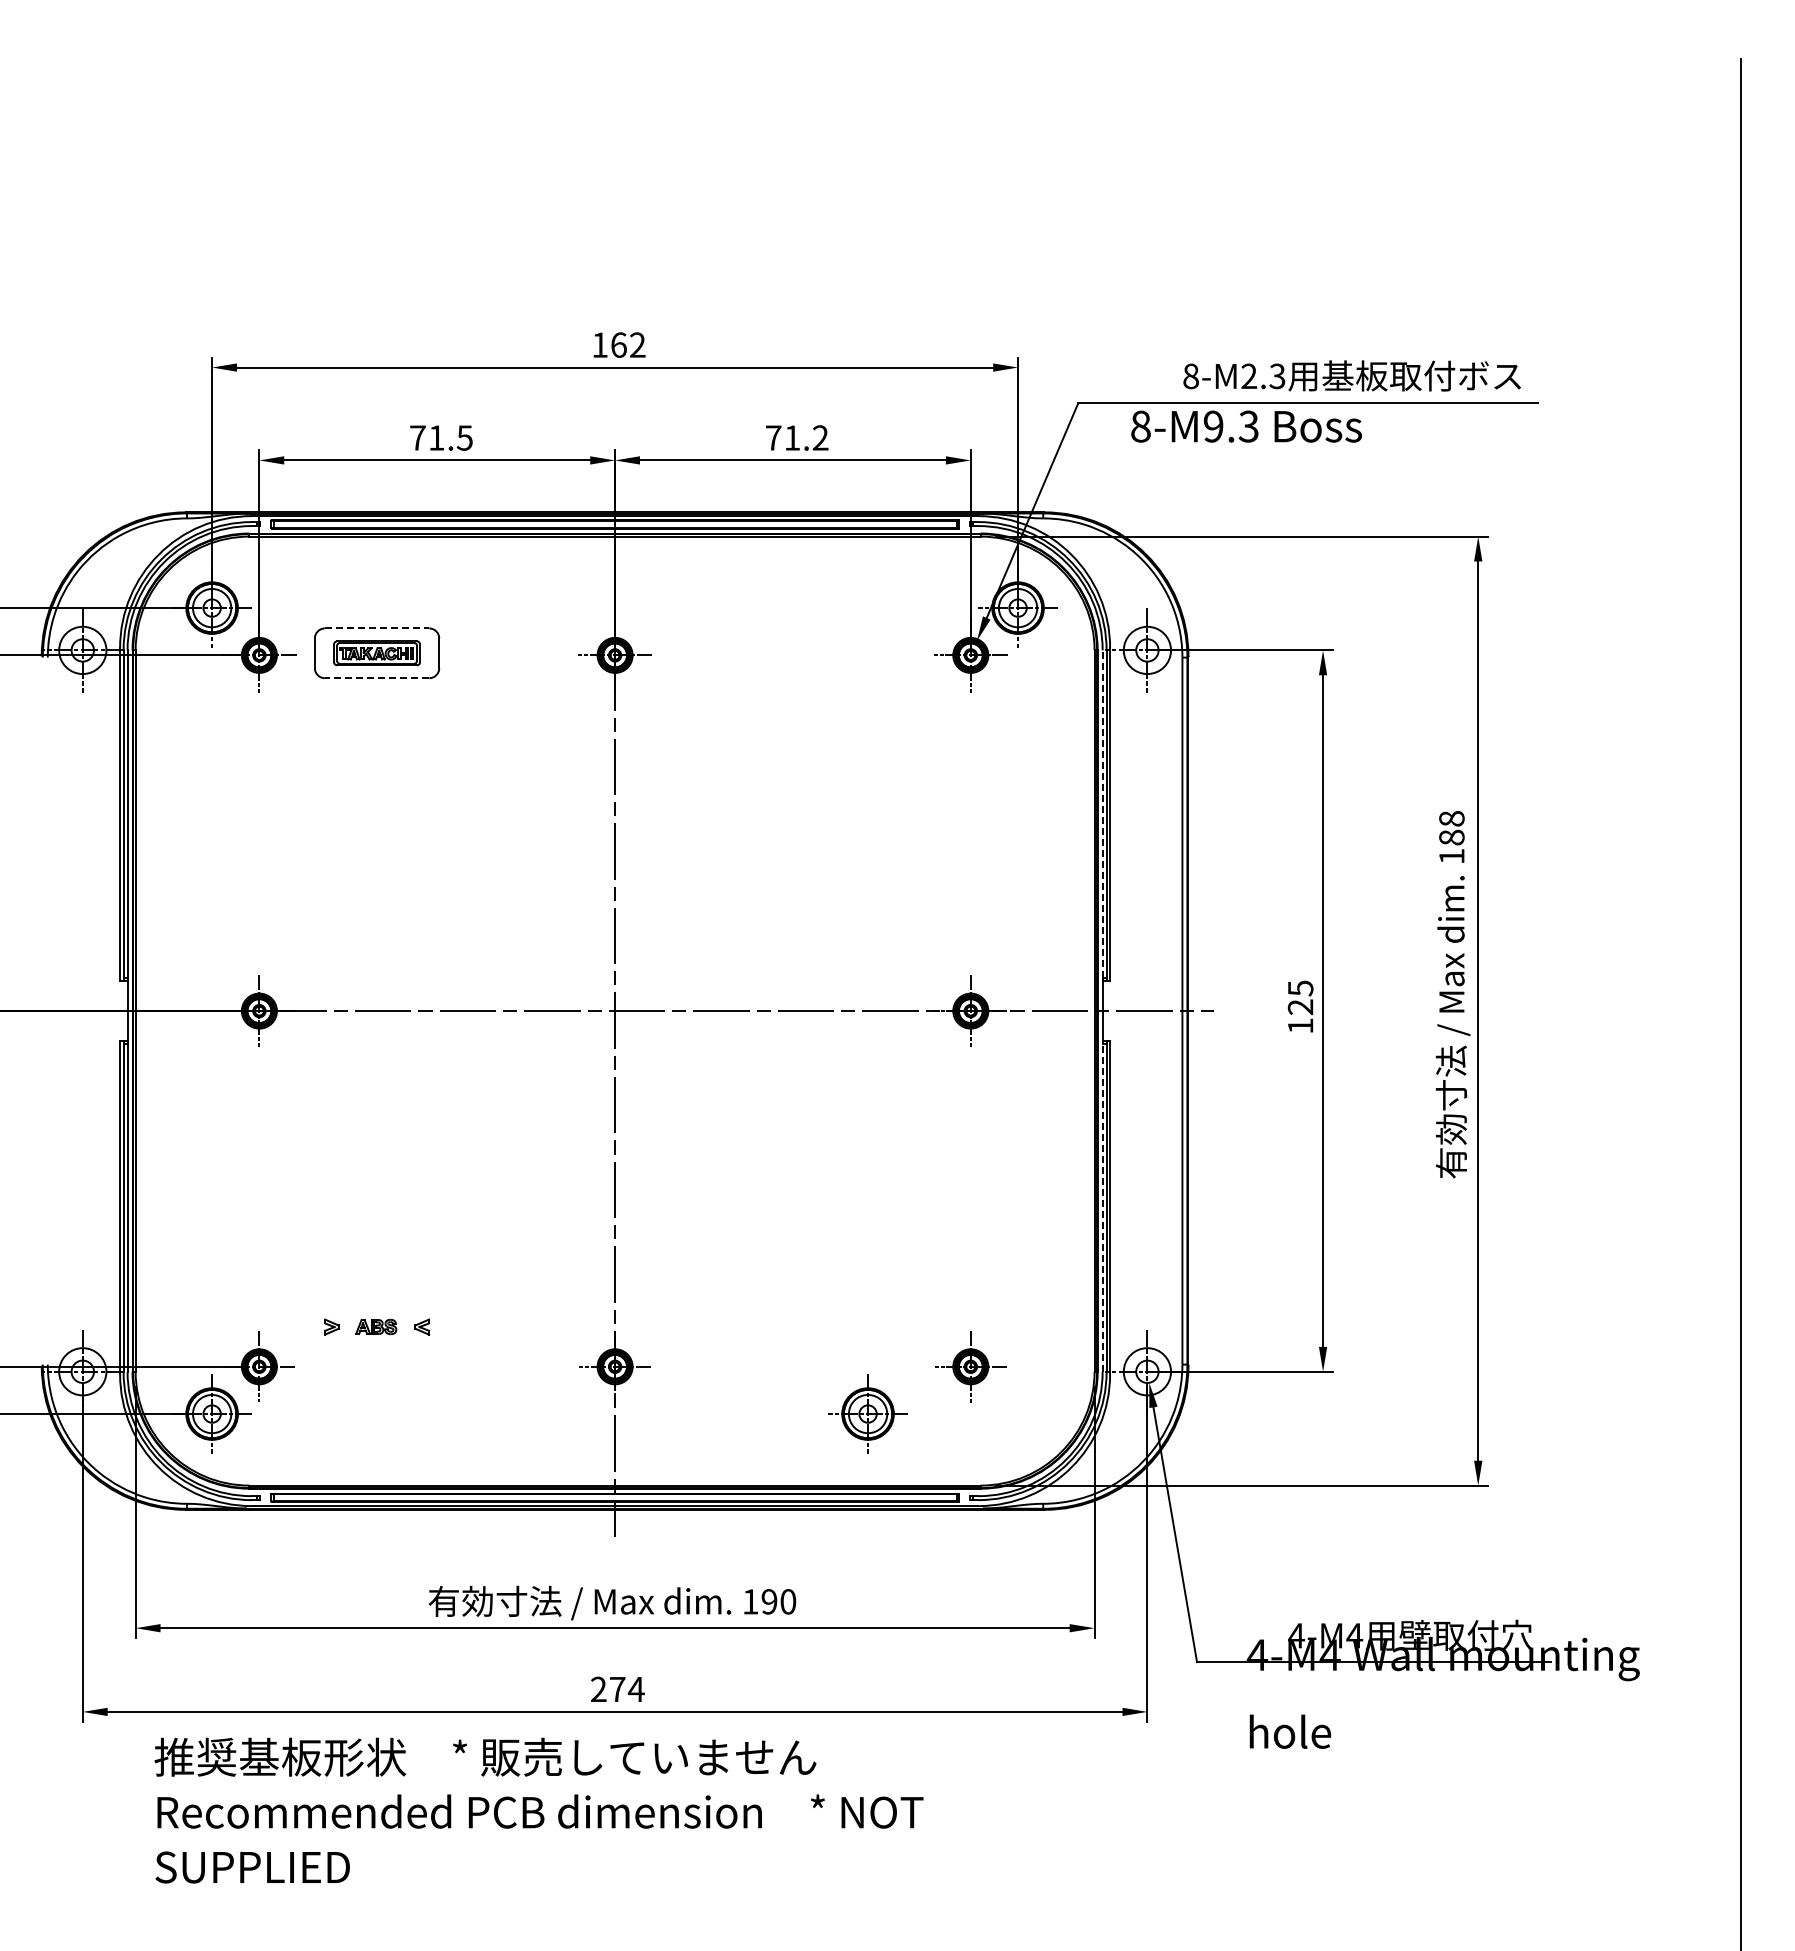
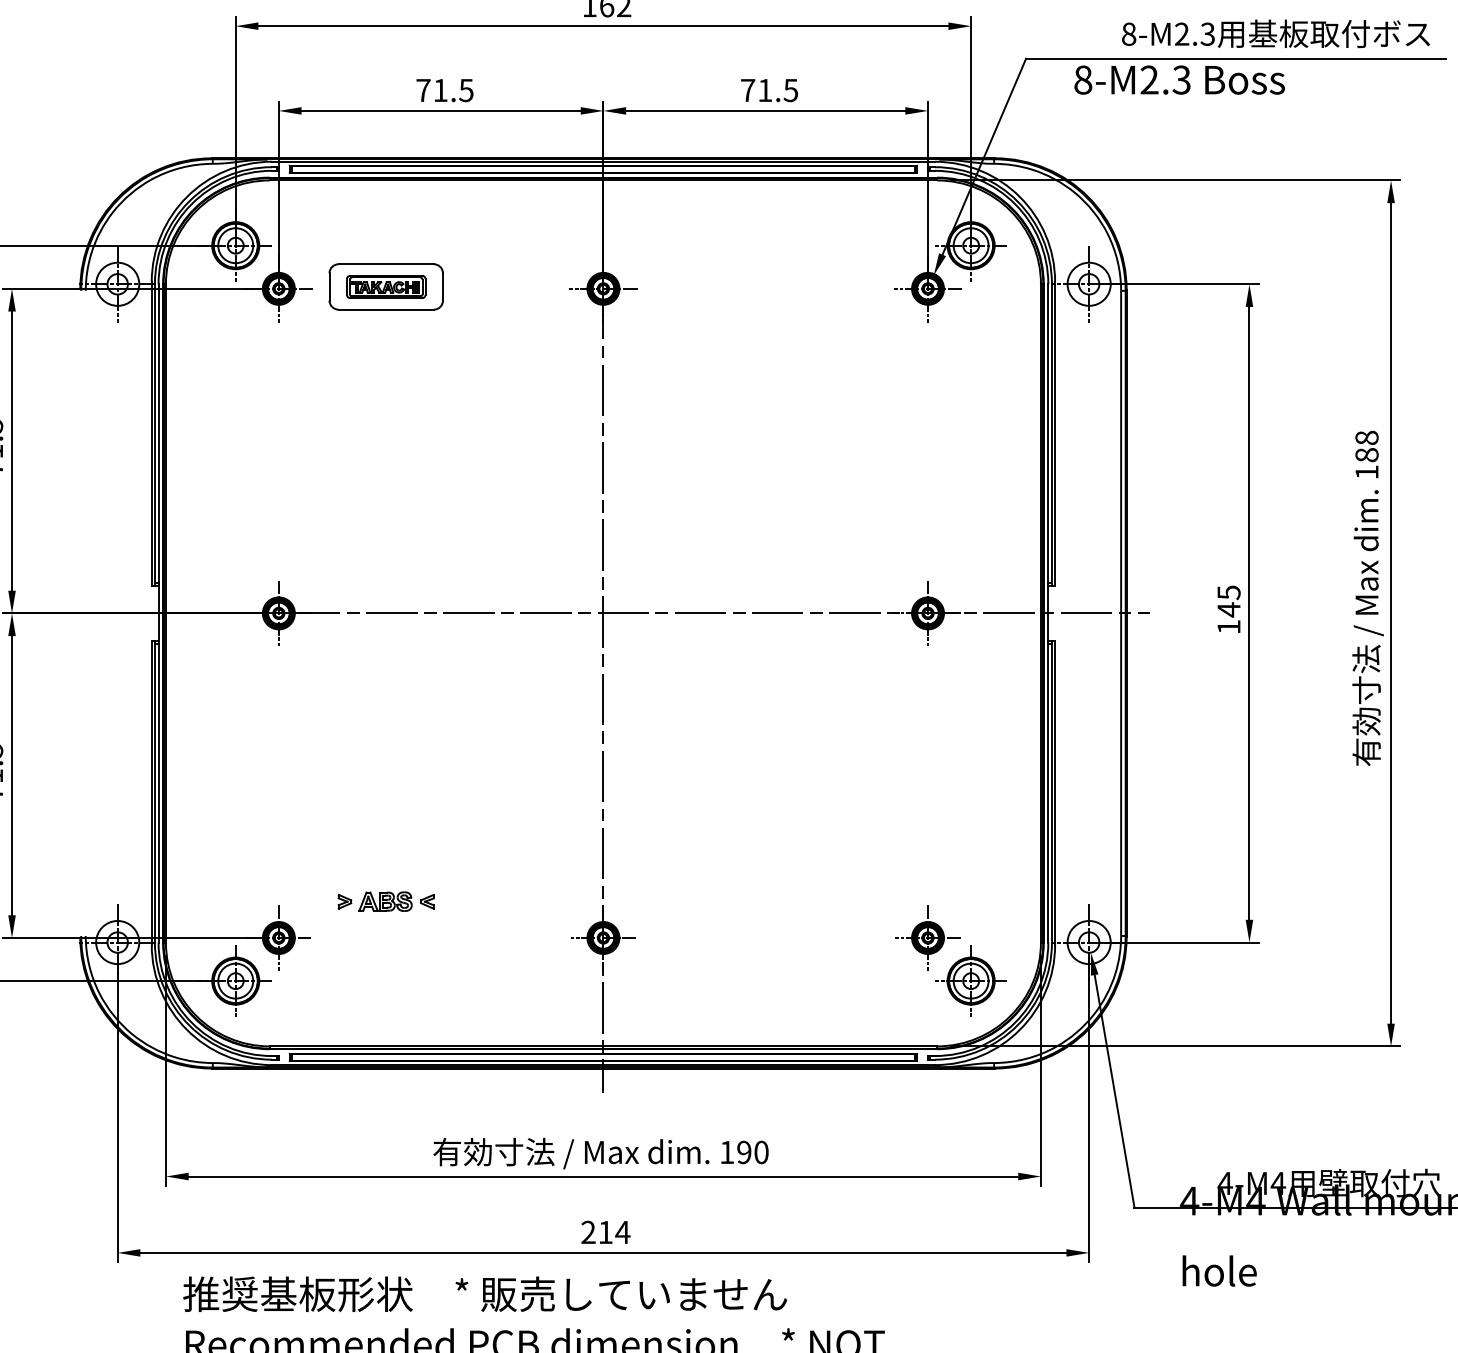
text: (1213, 426) -> (1149, 79), 8-M9.3 -> 8-M2.3
text: (820, 437) -> (790, 90), 71.2 -> 71.5
line: (377, 628) -> (386, 264), dashed -> solid
line: (376, 678) -> (385, 309), dashed -> solid
line: (1102, 814) -> (1048, 434), dashed -> solid
text: (1300, 1006) -> (1228, 609), 125 -> 145
line: (1102, 1208) -> (1048, 793), dashed -> solid
part: (375, 1326) -> (384, 901), size x1.43
part: (867, 1413) -> (970, 980), moved
text: (617, 1689) -> (605, 1232), 274 -> 214

